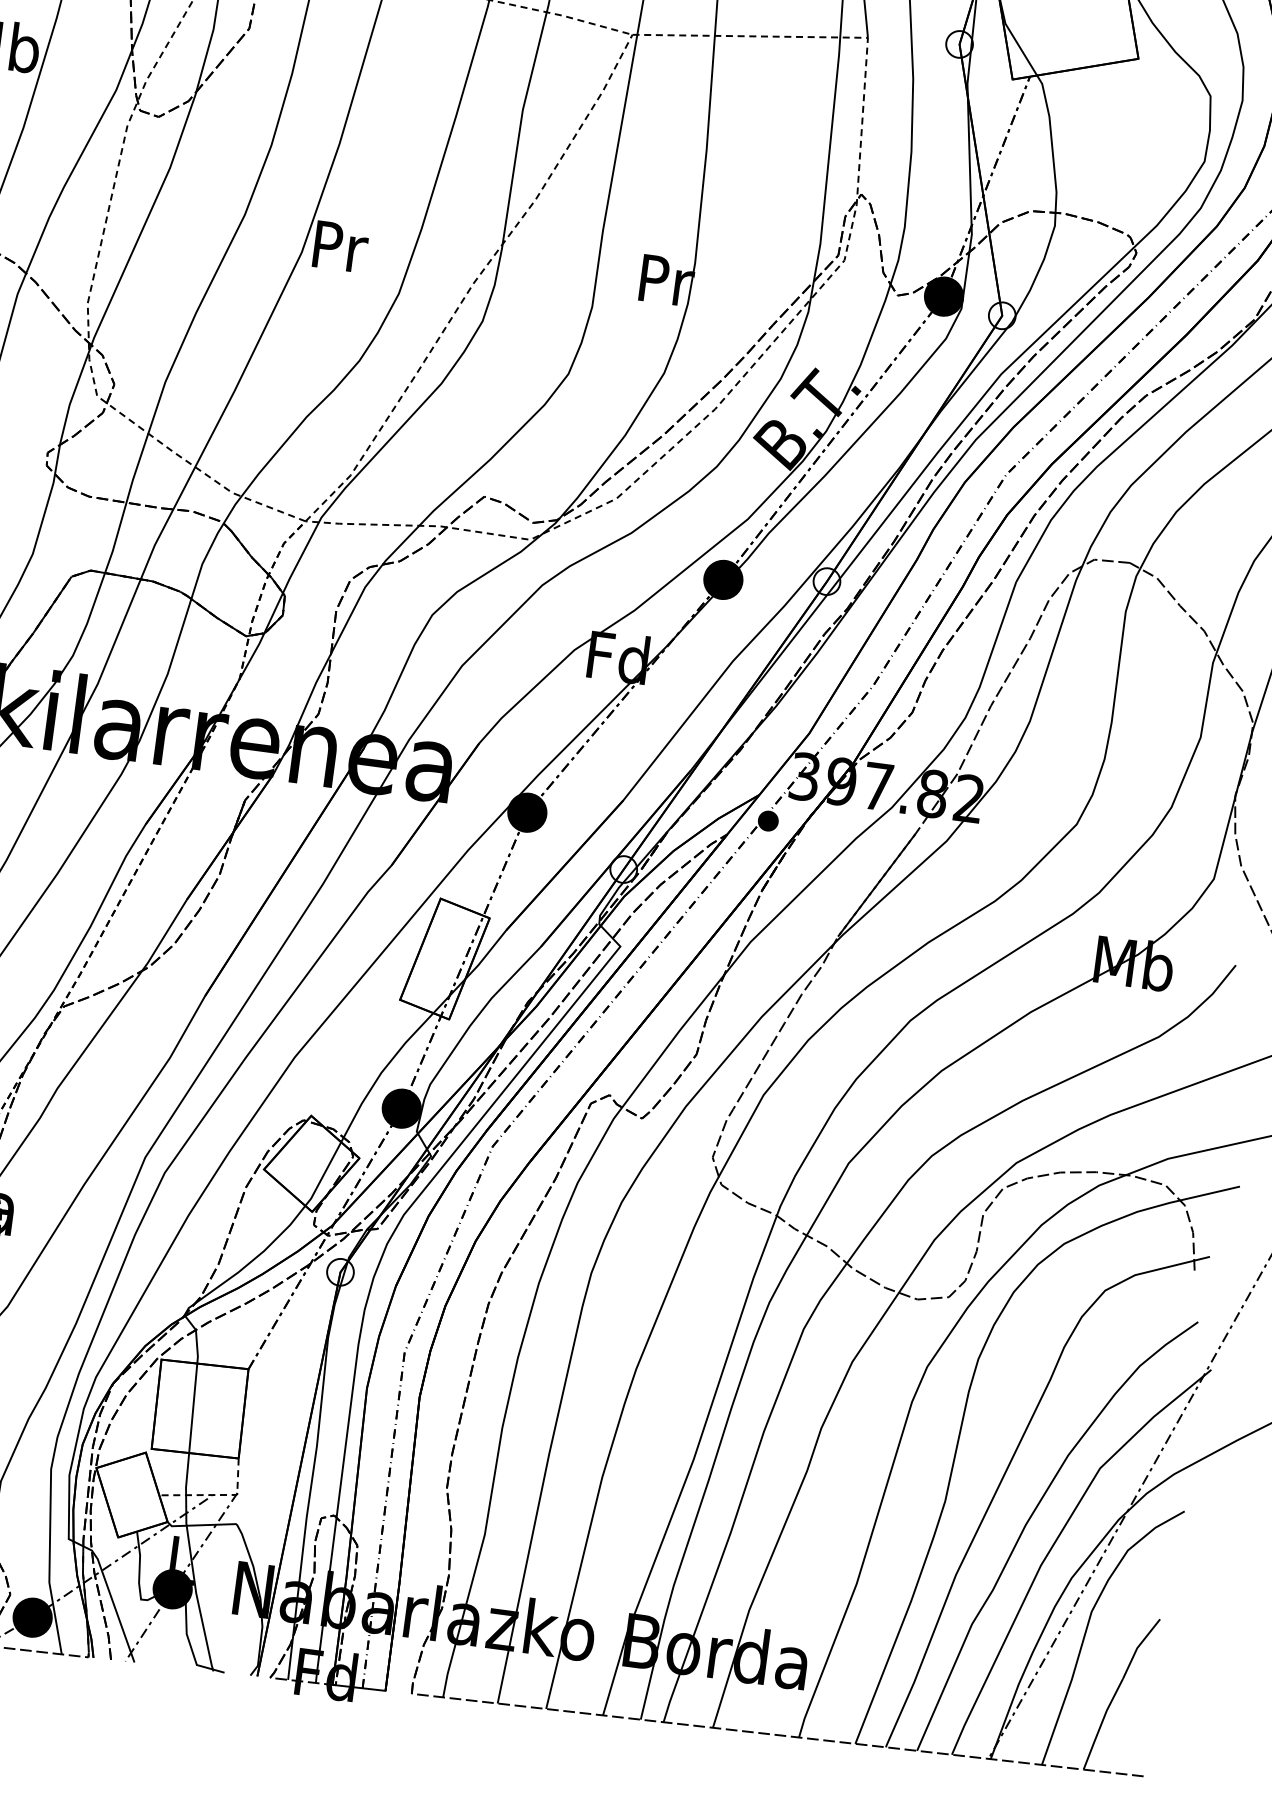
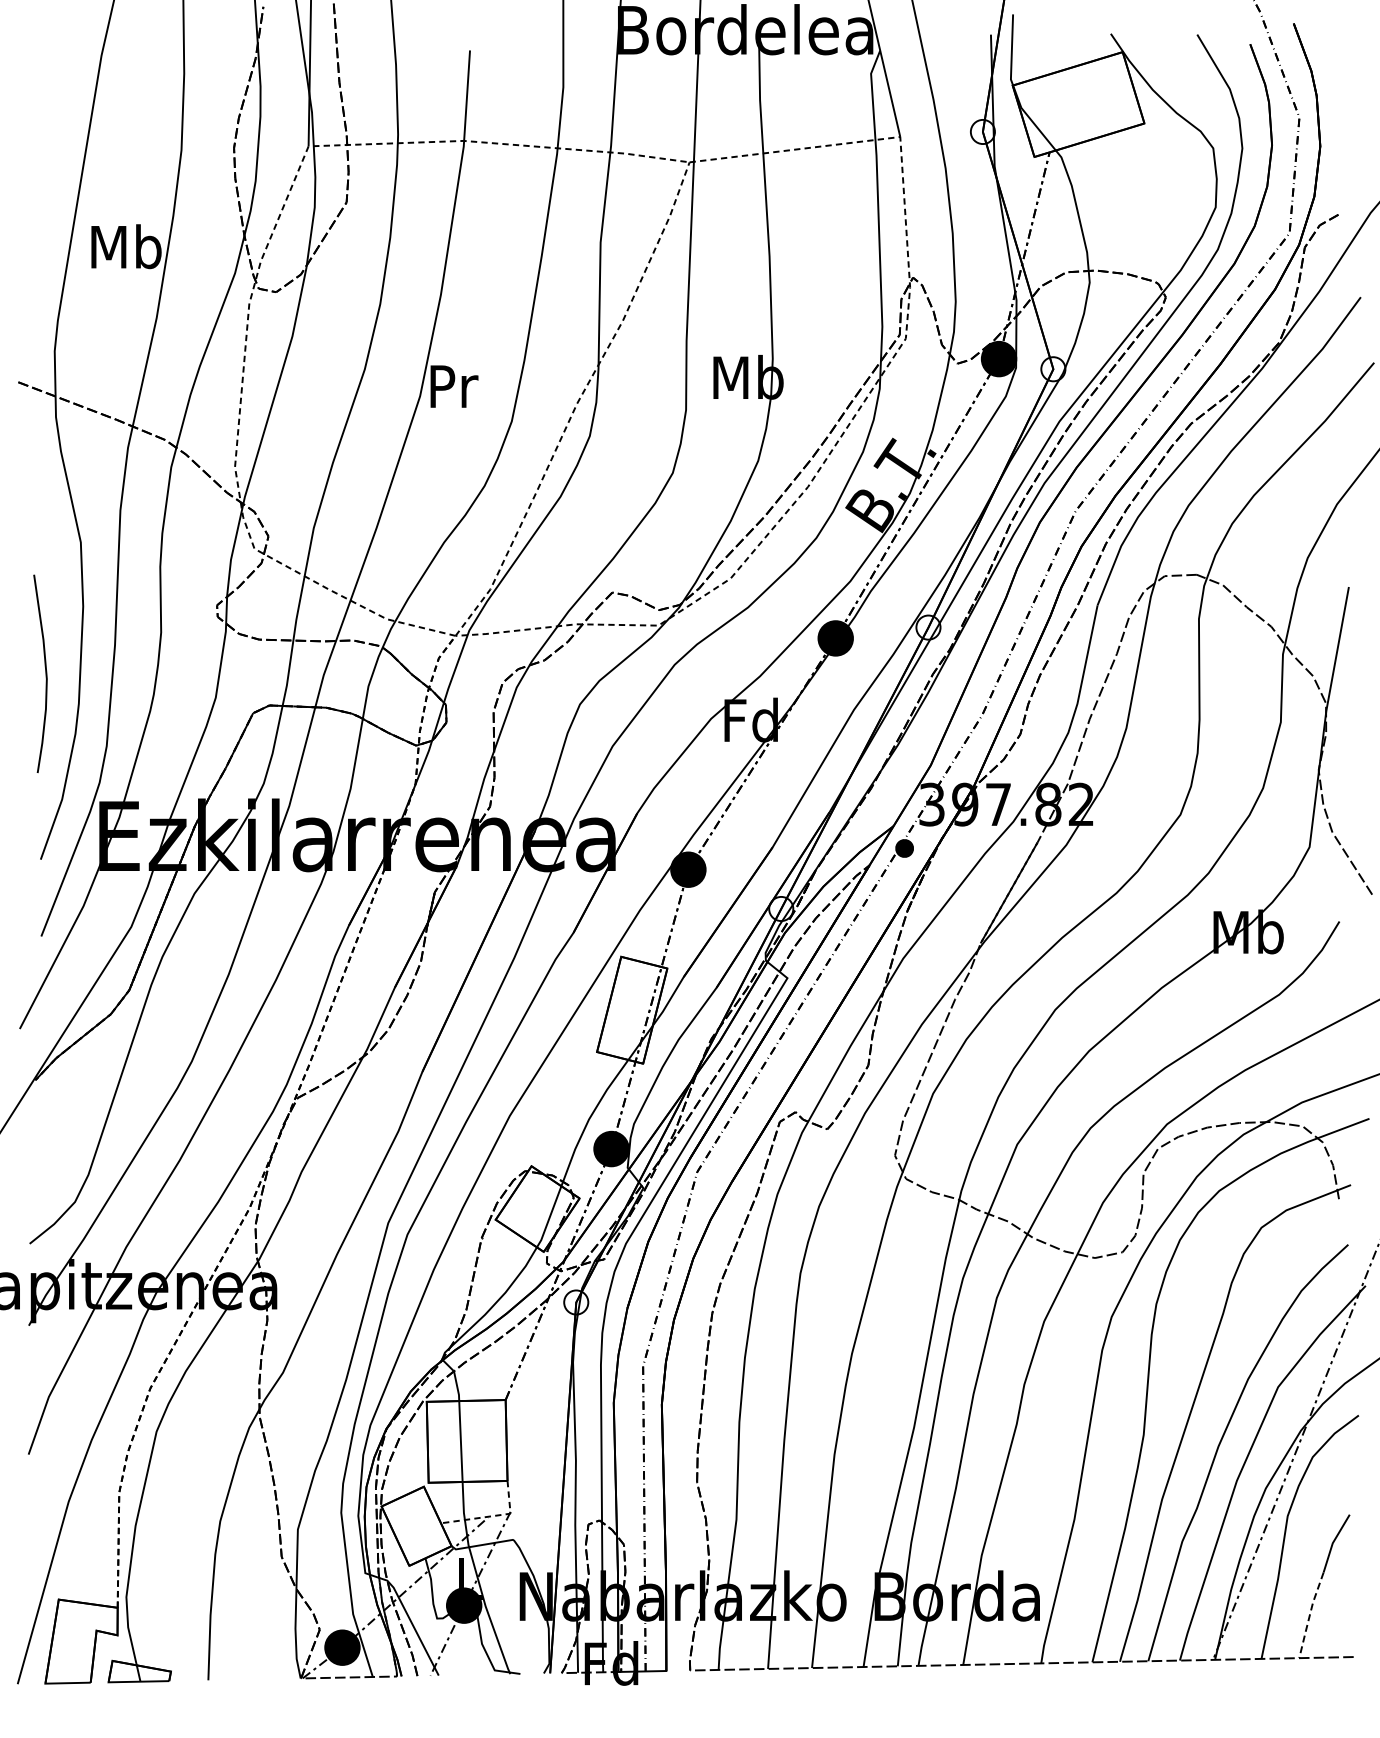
text: (665, 279) -> (748, 376), Pr -> Mb
line: (1101, 1723) -> (1309, 1614), solid -> dashed

